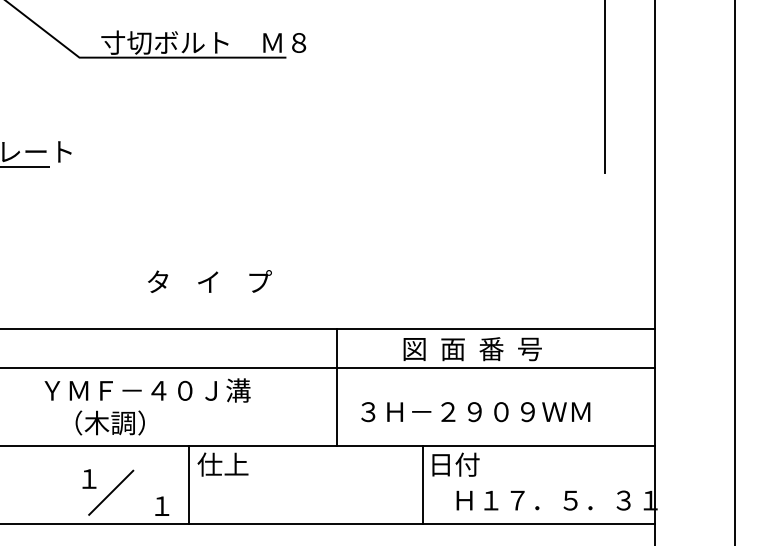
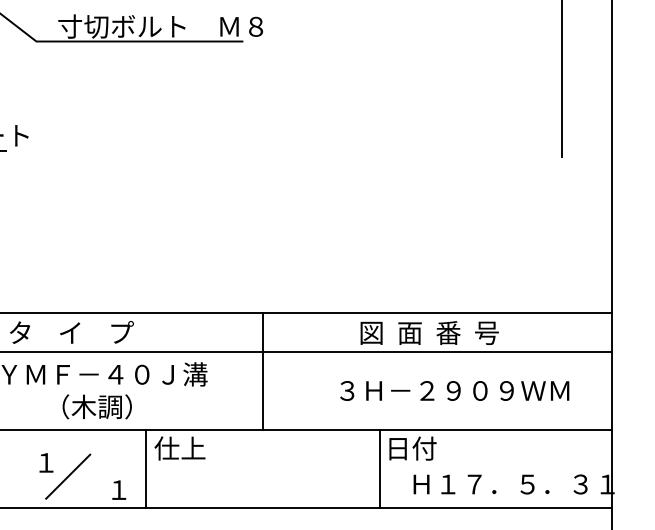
text: (209, 281) -> (71, 332), moved
line: (336, 387) -> (262, 371), moved
text: (475, 412) -> (454, 391), moved
text: (109, 422) -> (96, 406), moved

